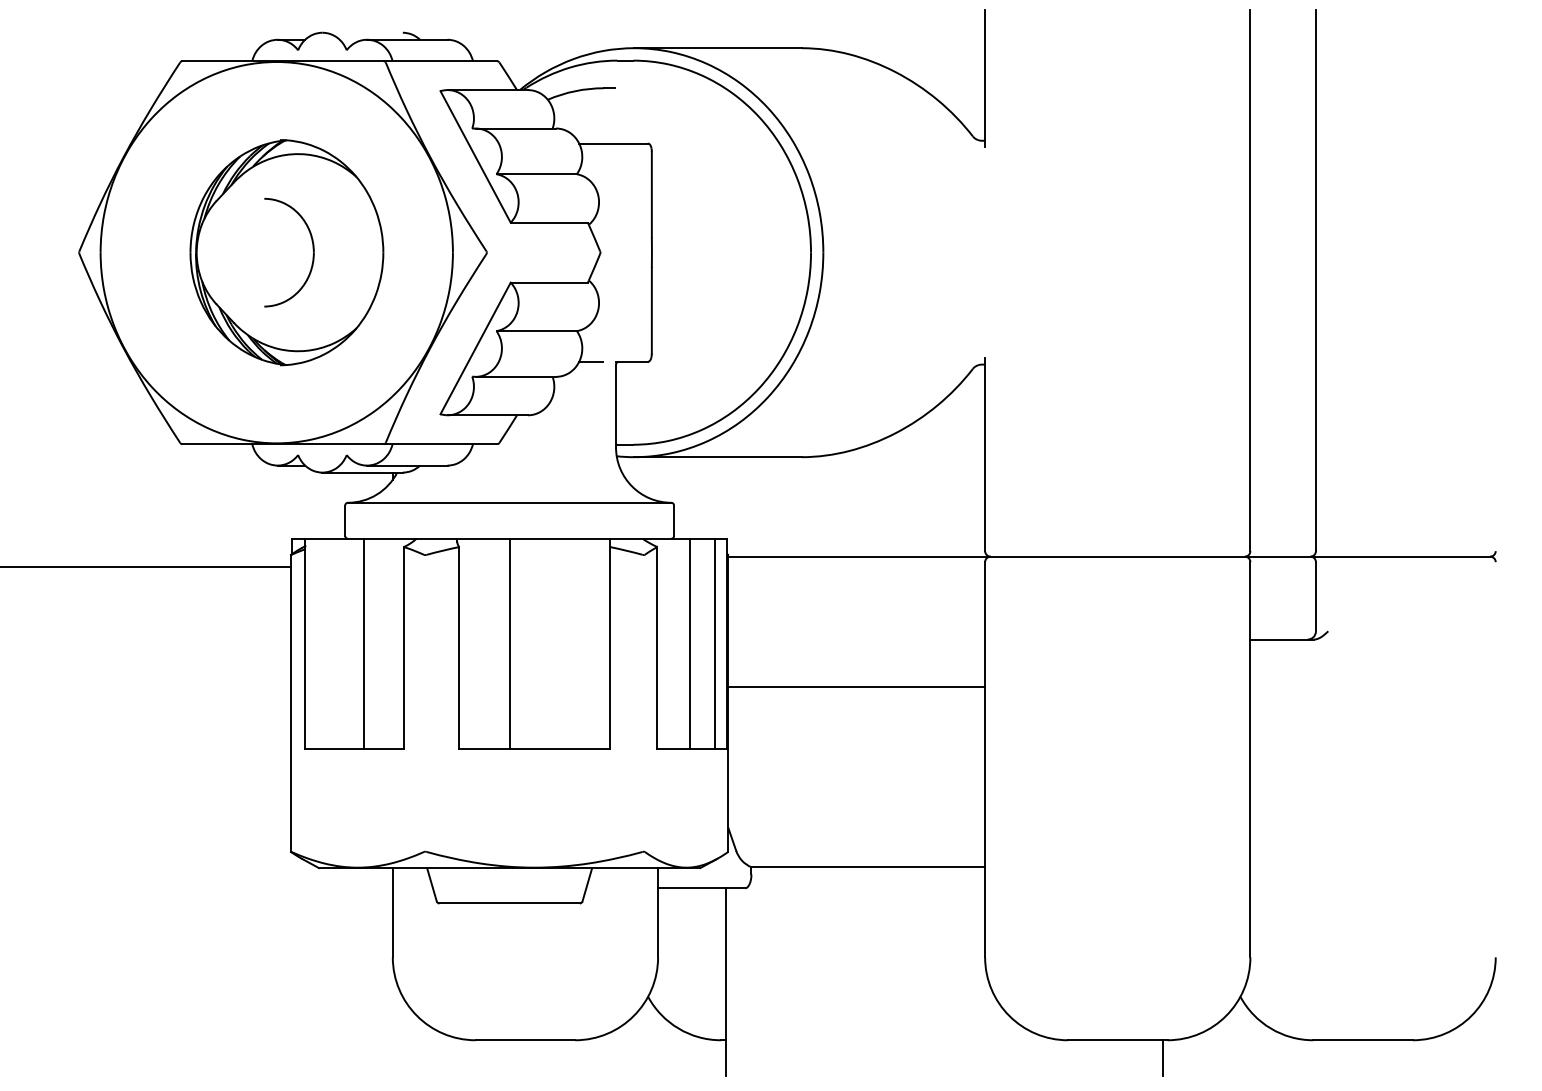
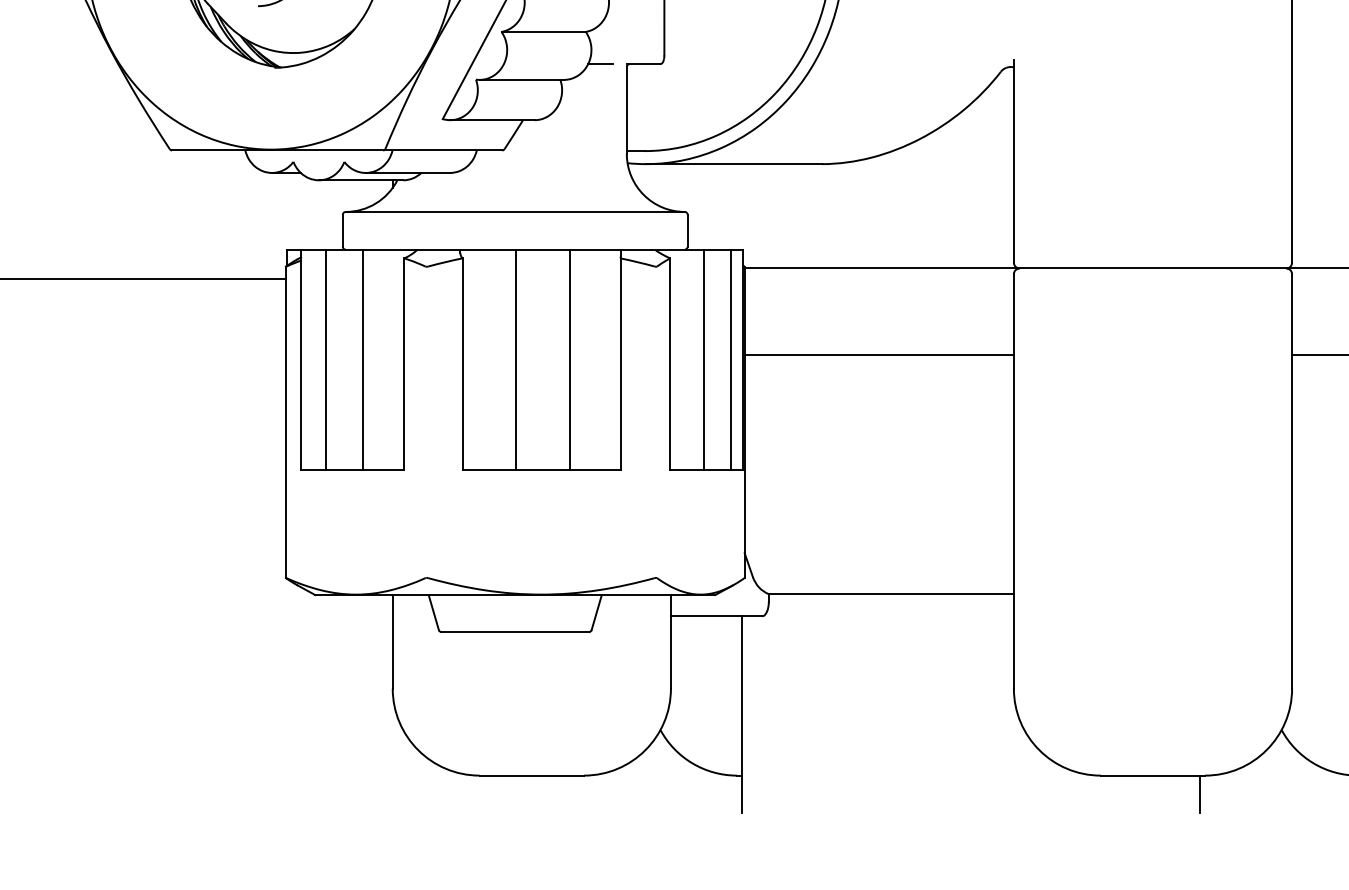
line: (329, 643) -> (326, 359), added
line: (562, 643) -> (570, 359), added
line: (856, 686) -> (879, 355), moved

